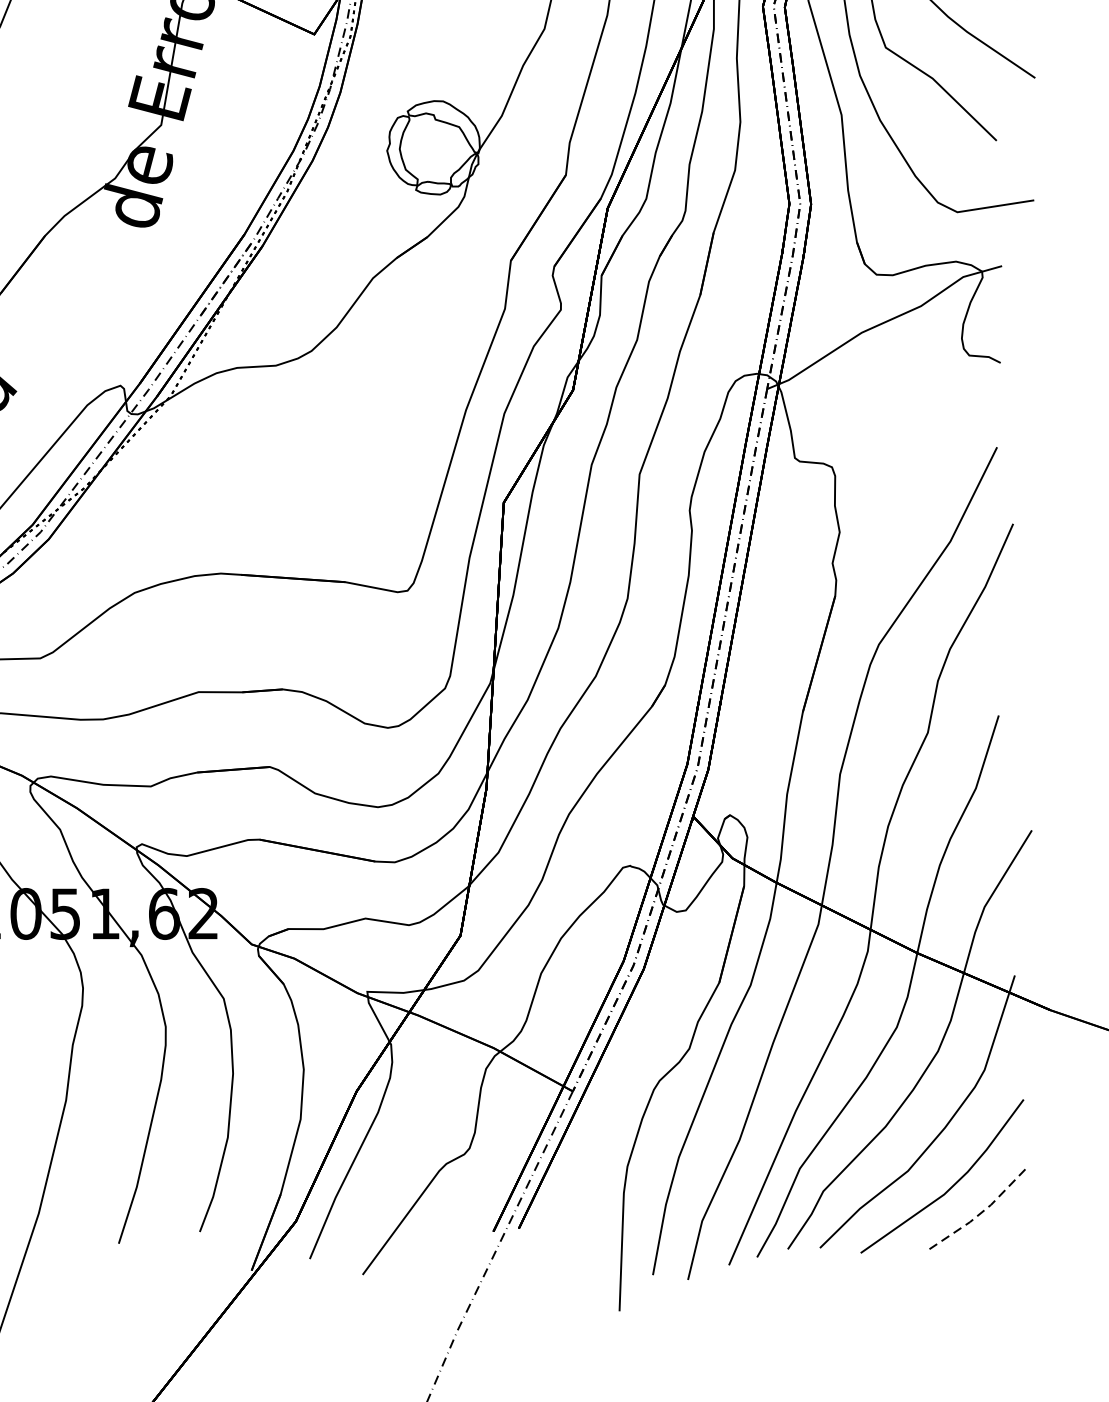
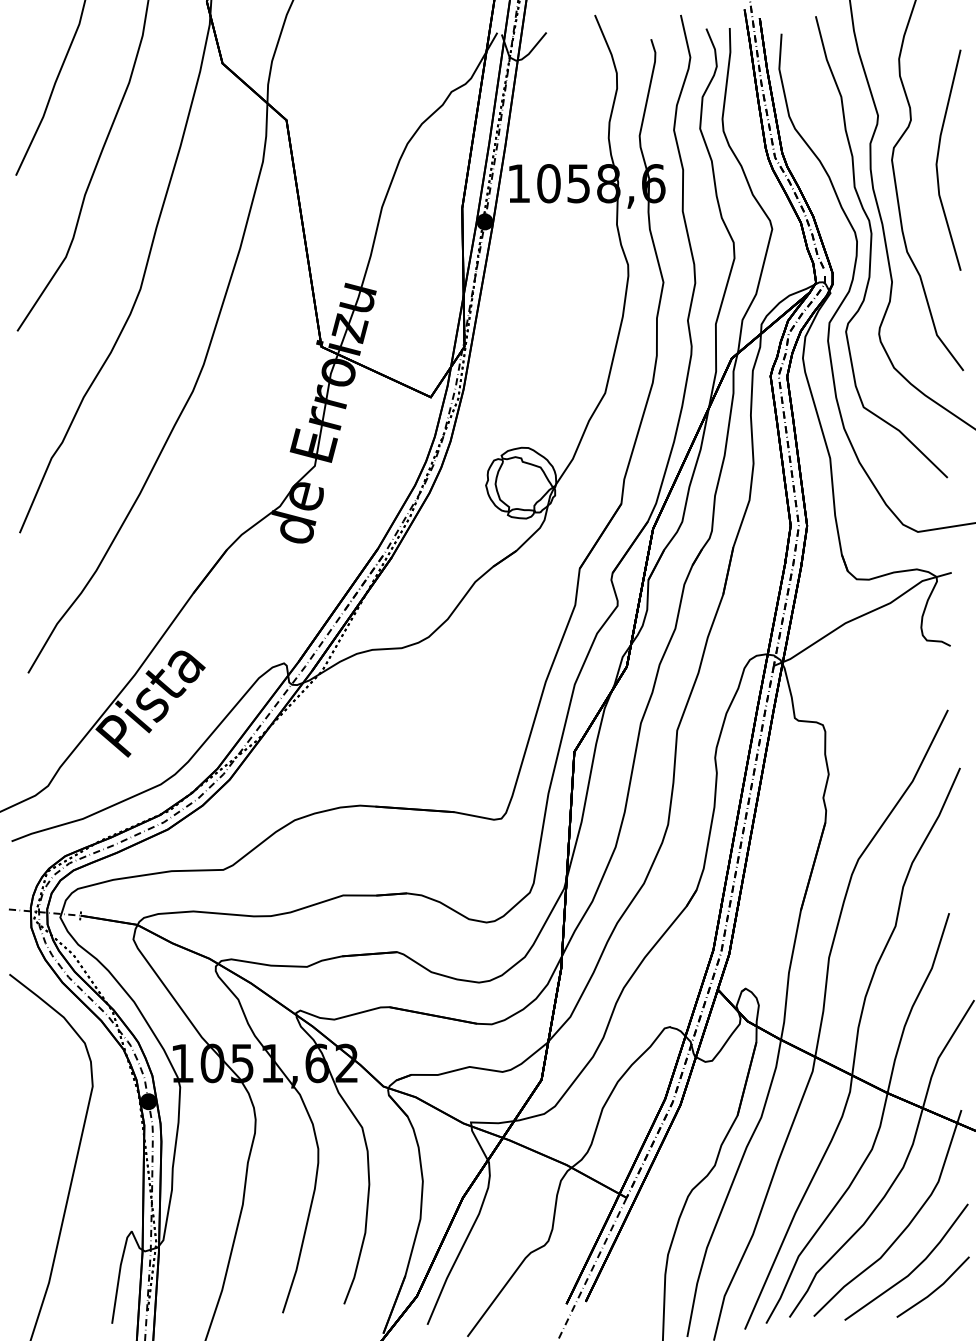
line: (980, 1213) -> (935, 1290), dashed -> solid

